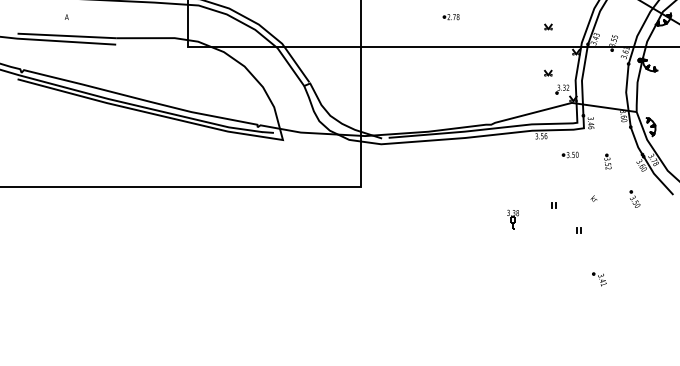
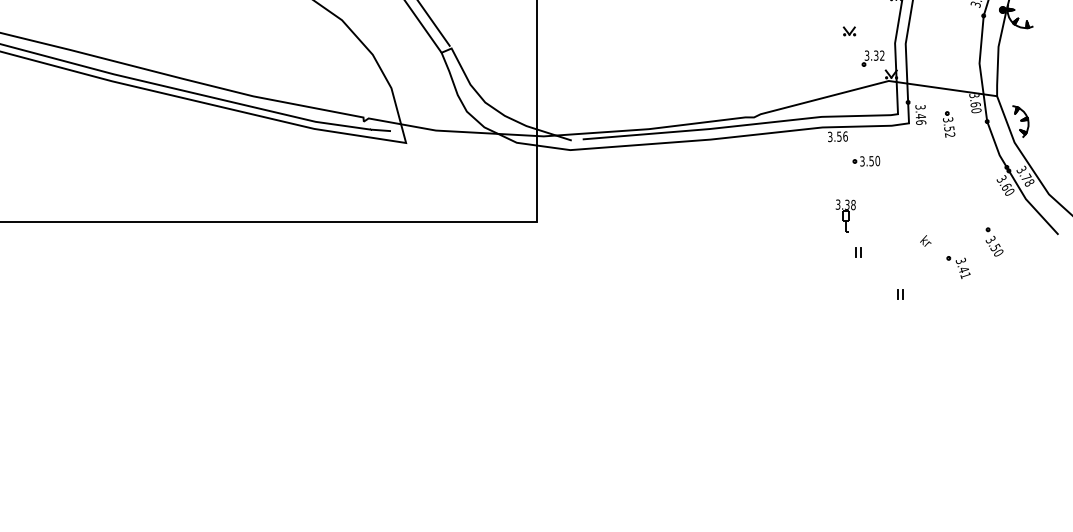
part: (569, 154) -> (864, 160), moved
part: (607, 161) -> (948, 123), moved
part: (512, 219) -> (844, 215), moved
part: (599, 279) -> (958, 267), moved

